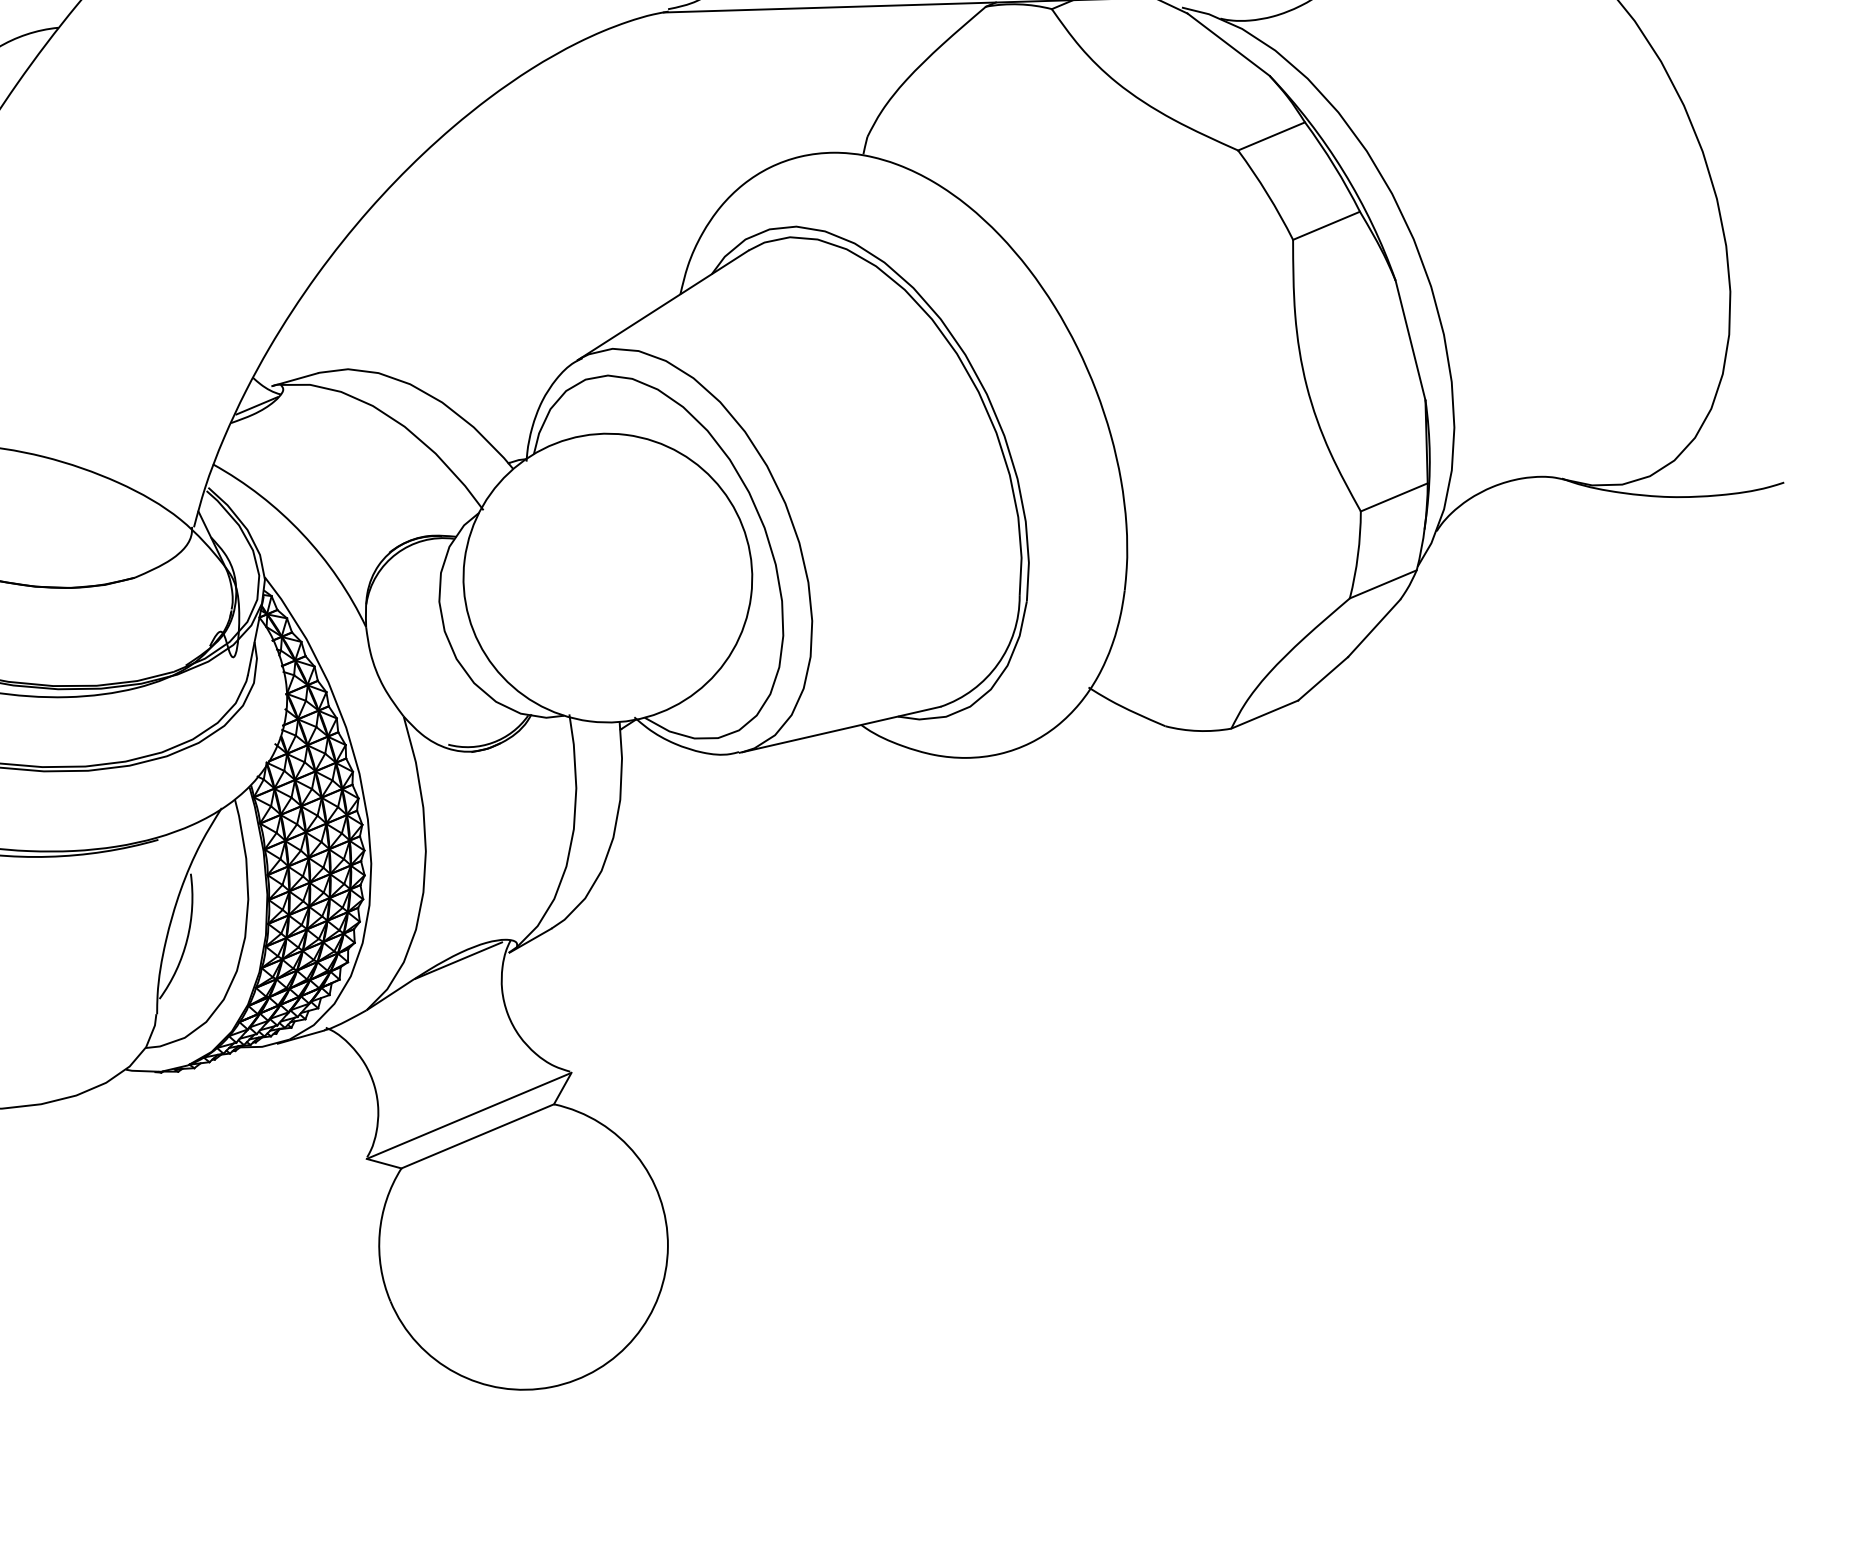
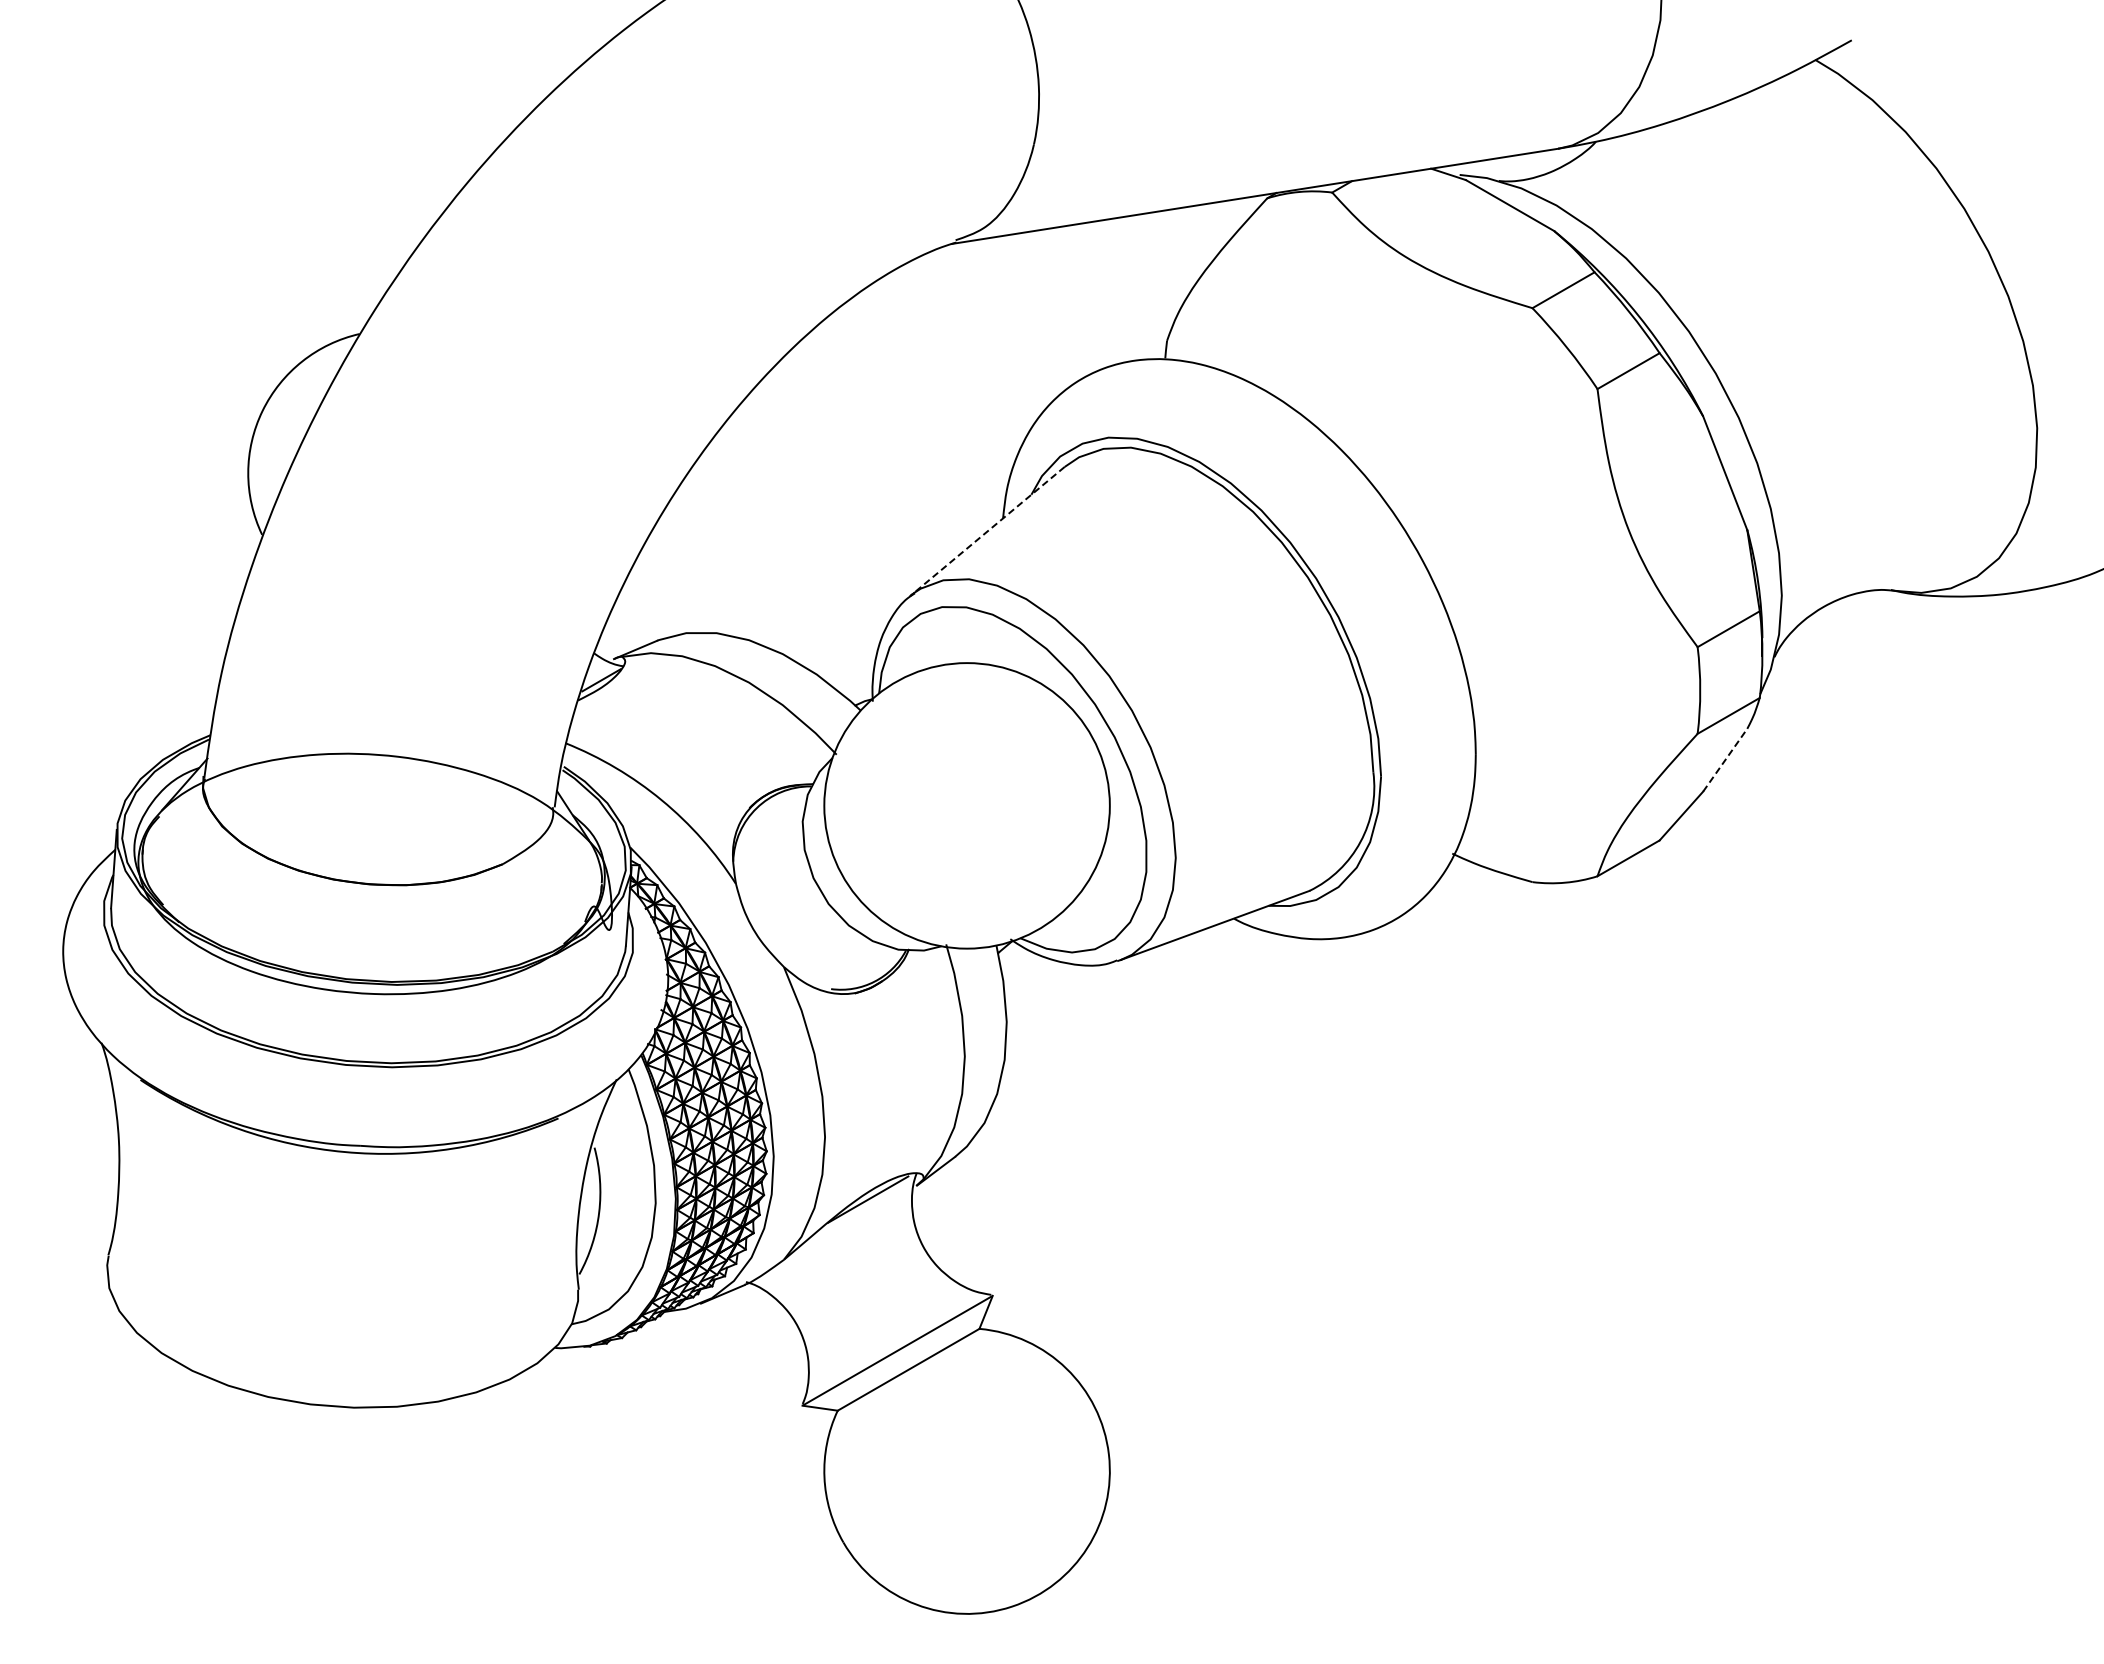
line: (663, 305) -> (987, 531), solid -> dashed
line: (1374, 627) -> (1725, 759), solid -> dashed

